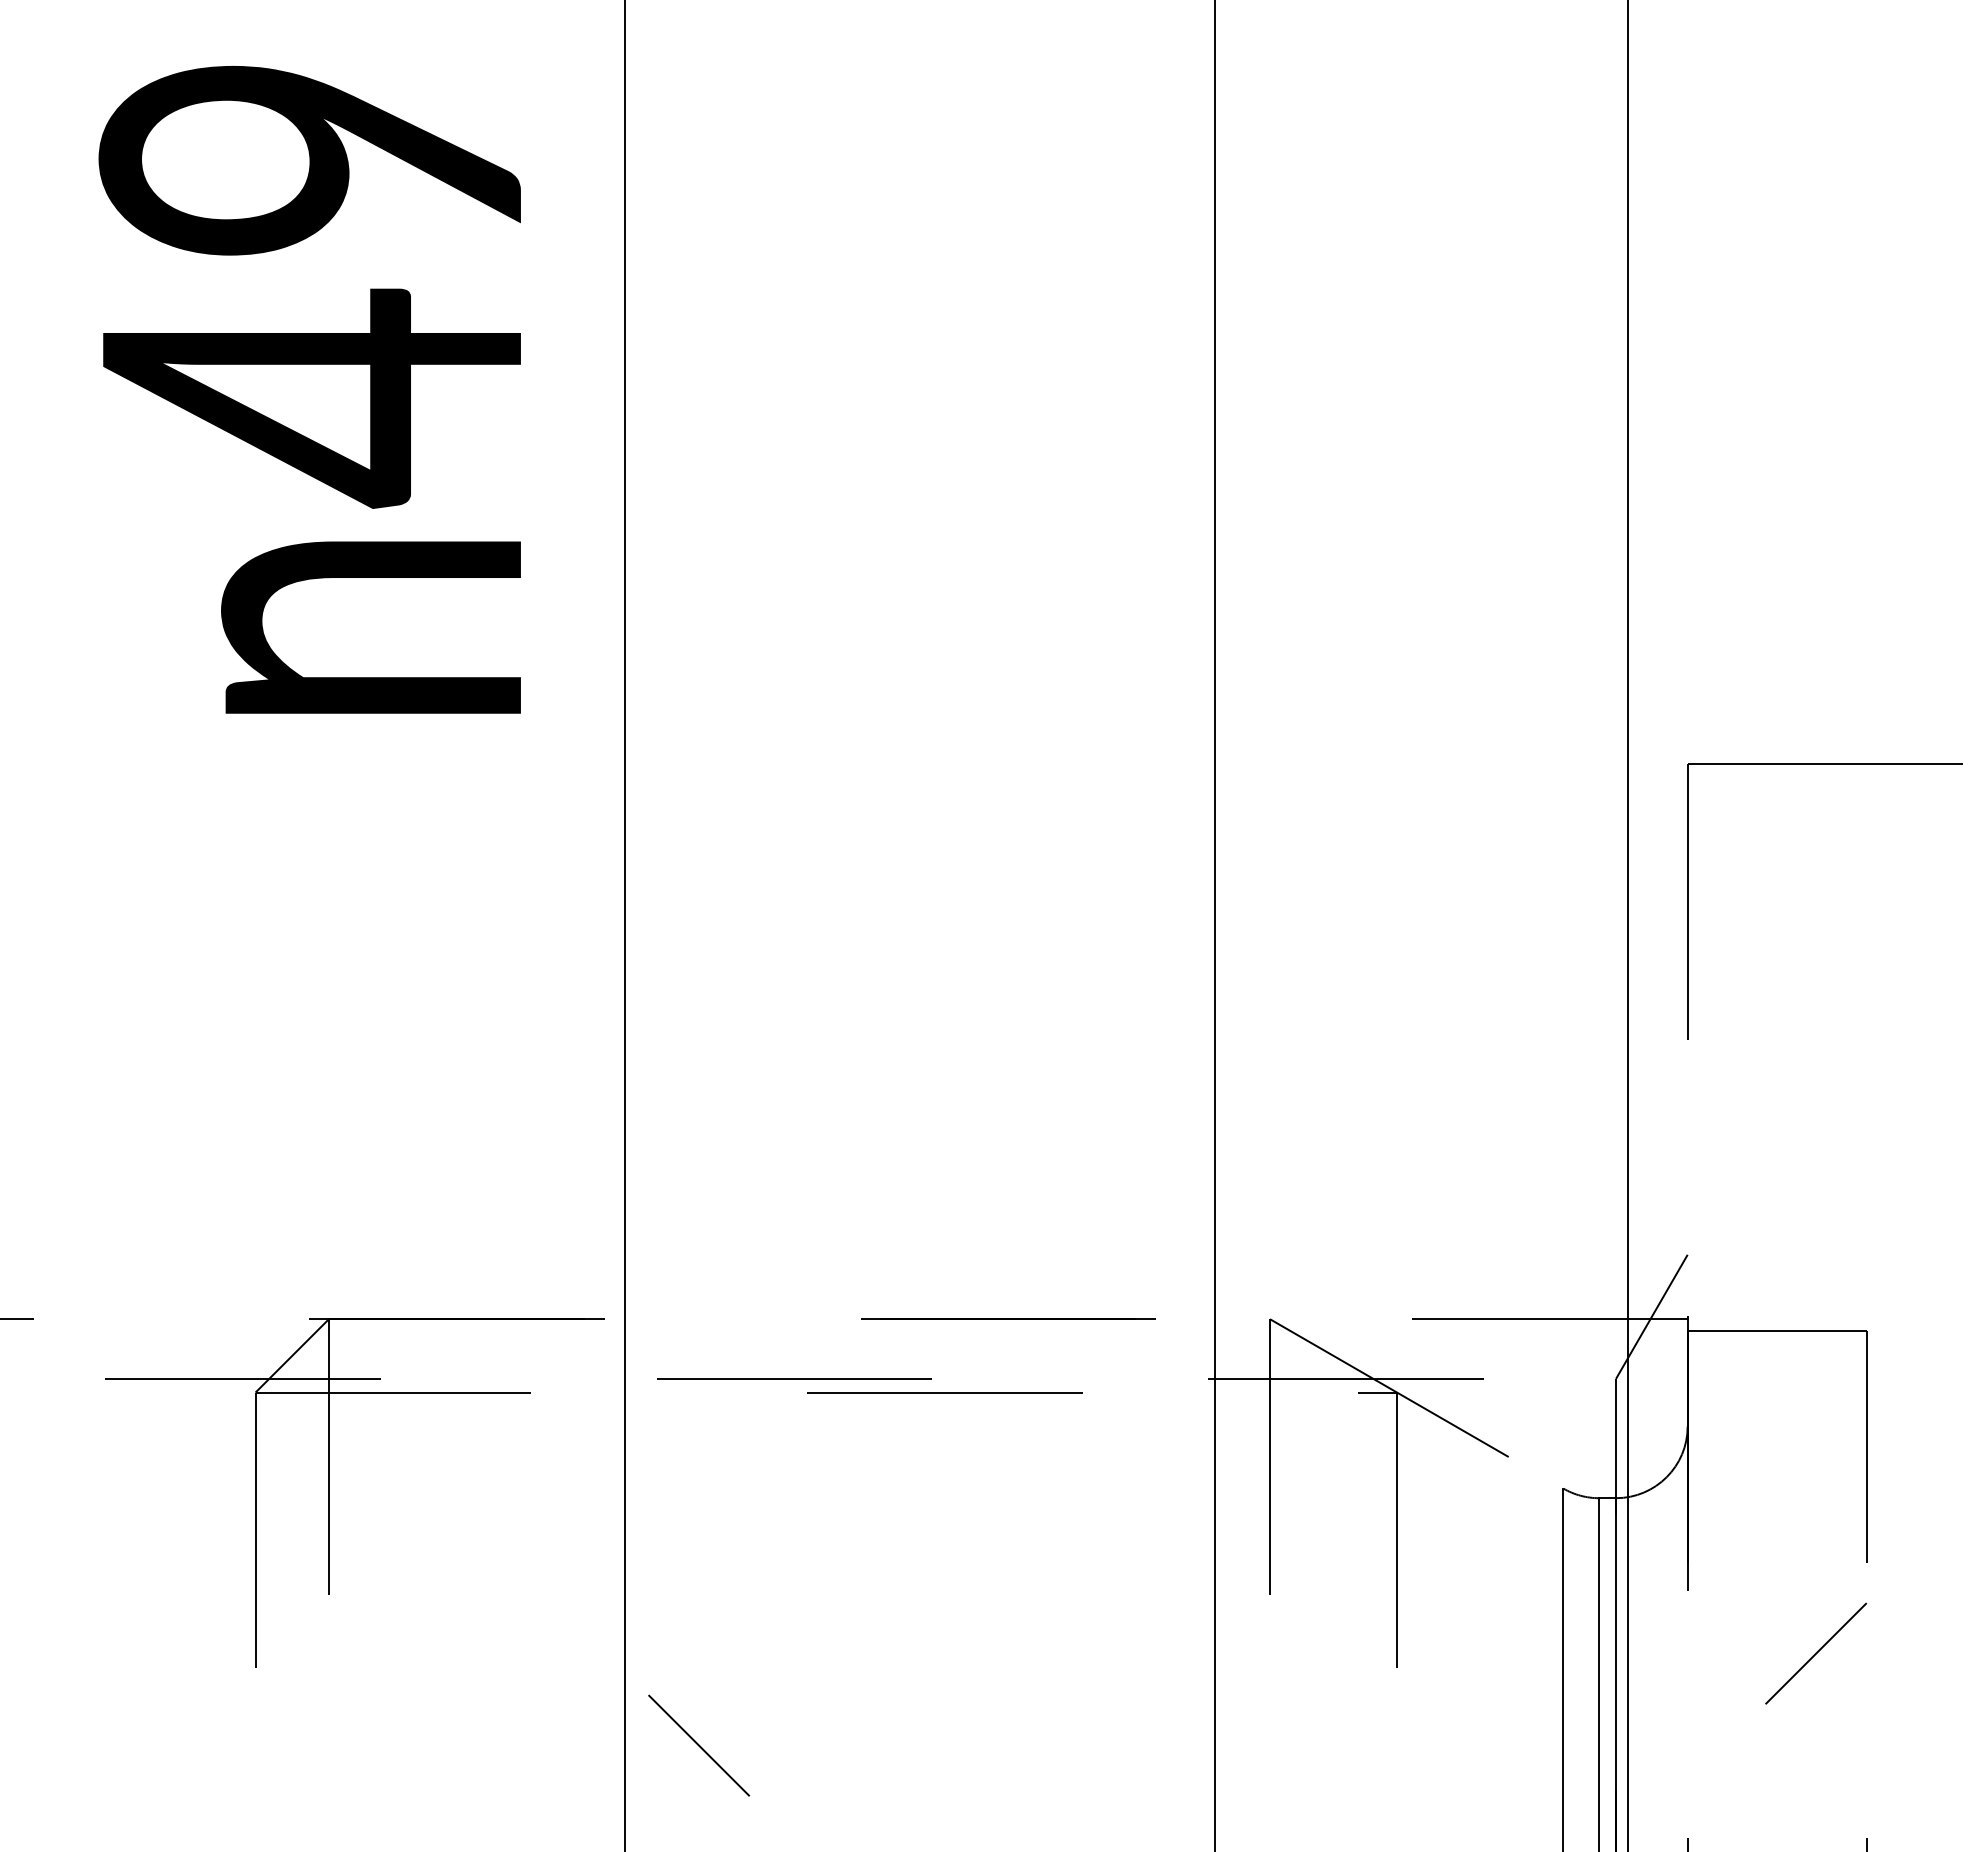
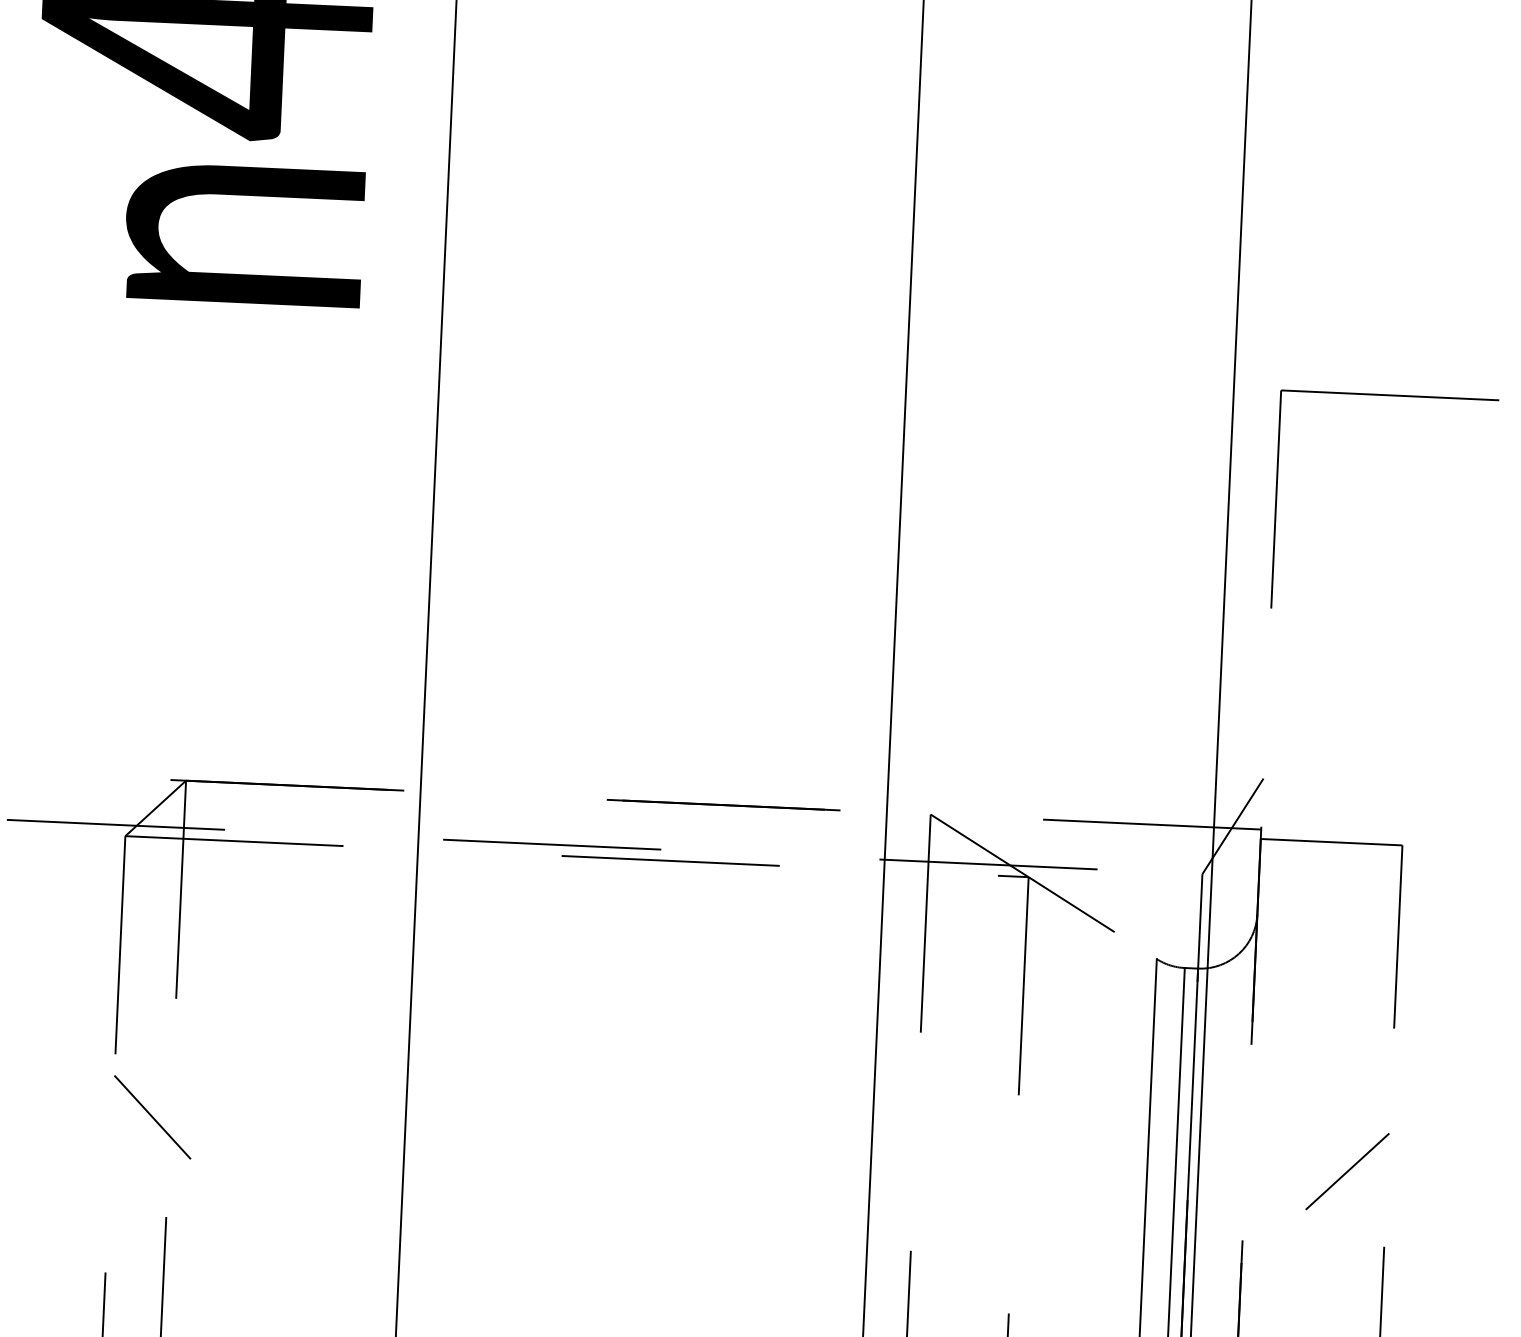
line: (1816, 1653) -> (1347, 1171), moved
line: (699, 1745) -> (152, 1117), moved

